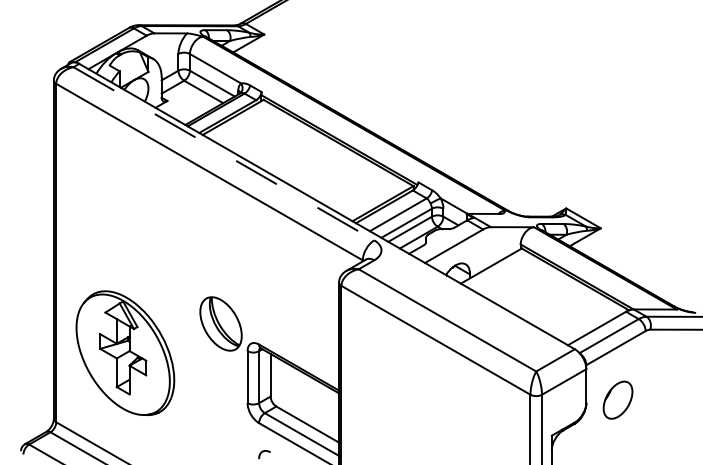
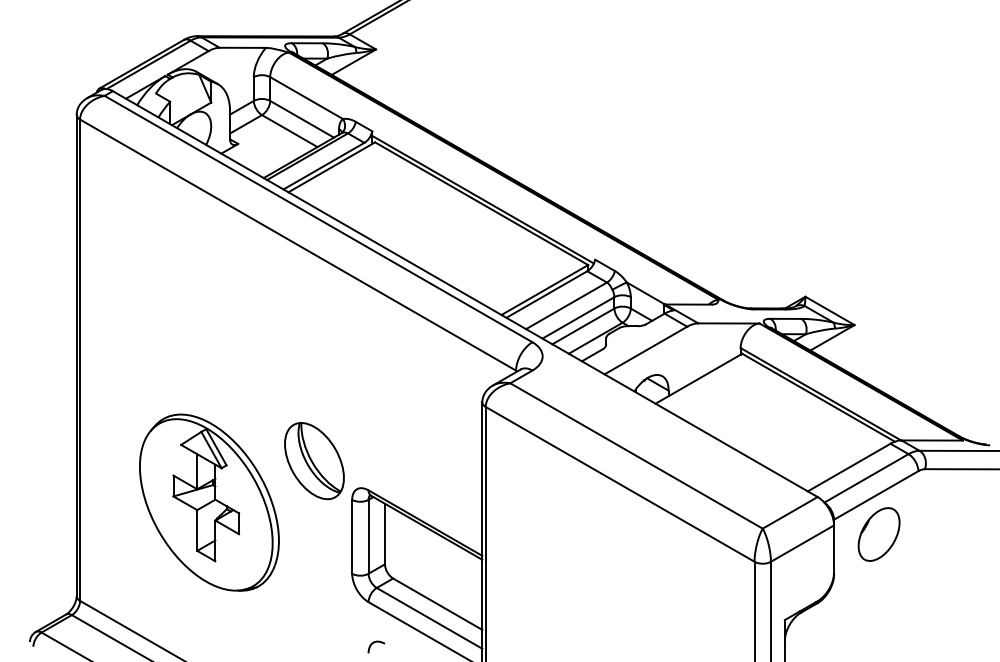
line: (223, 154) -> (318, 219), dashed -> solid
part: (125, 353) -> (209, 502), moved
part: (617, 400) -> (878, 534), moved

